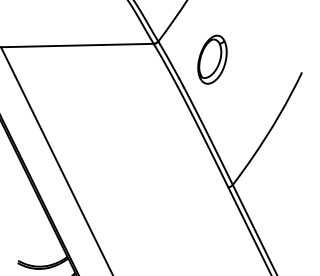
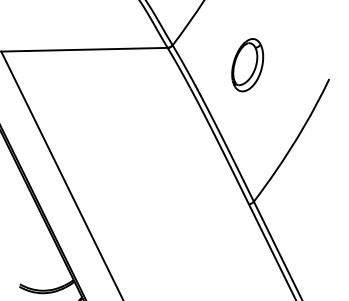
part: (212, 60) -> (247, 65), moved

